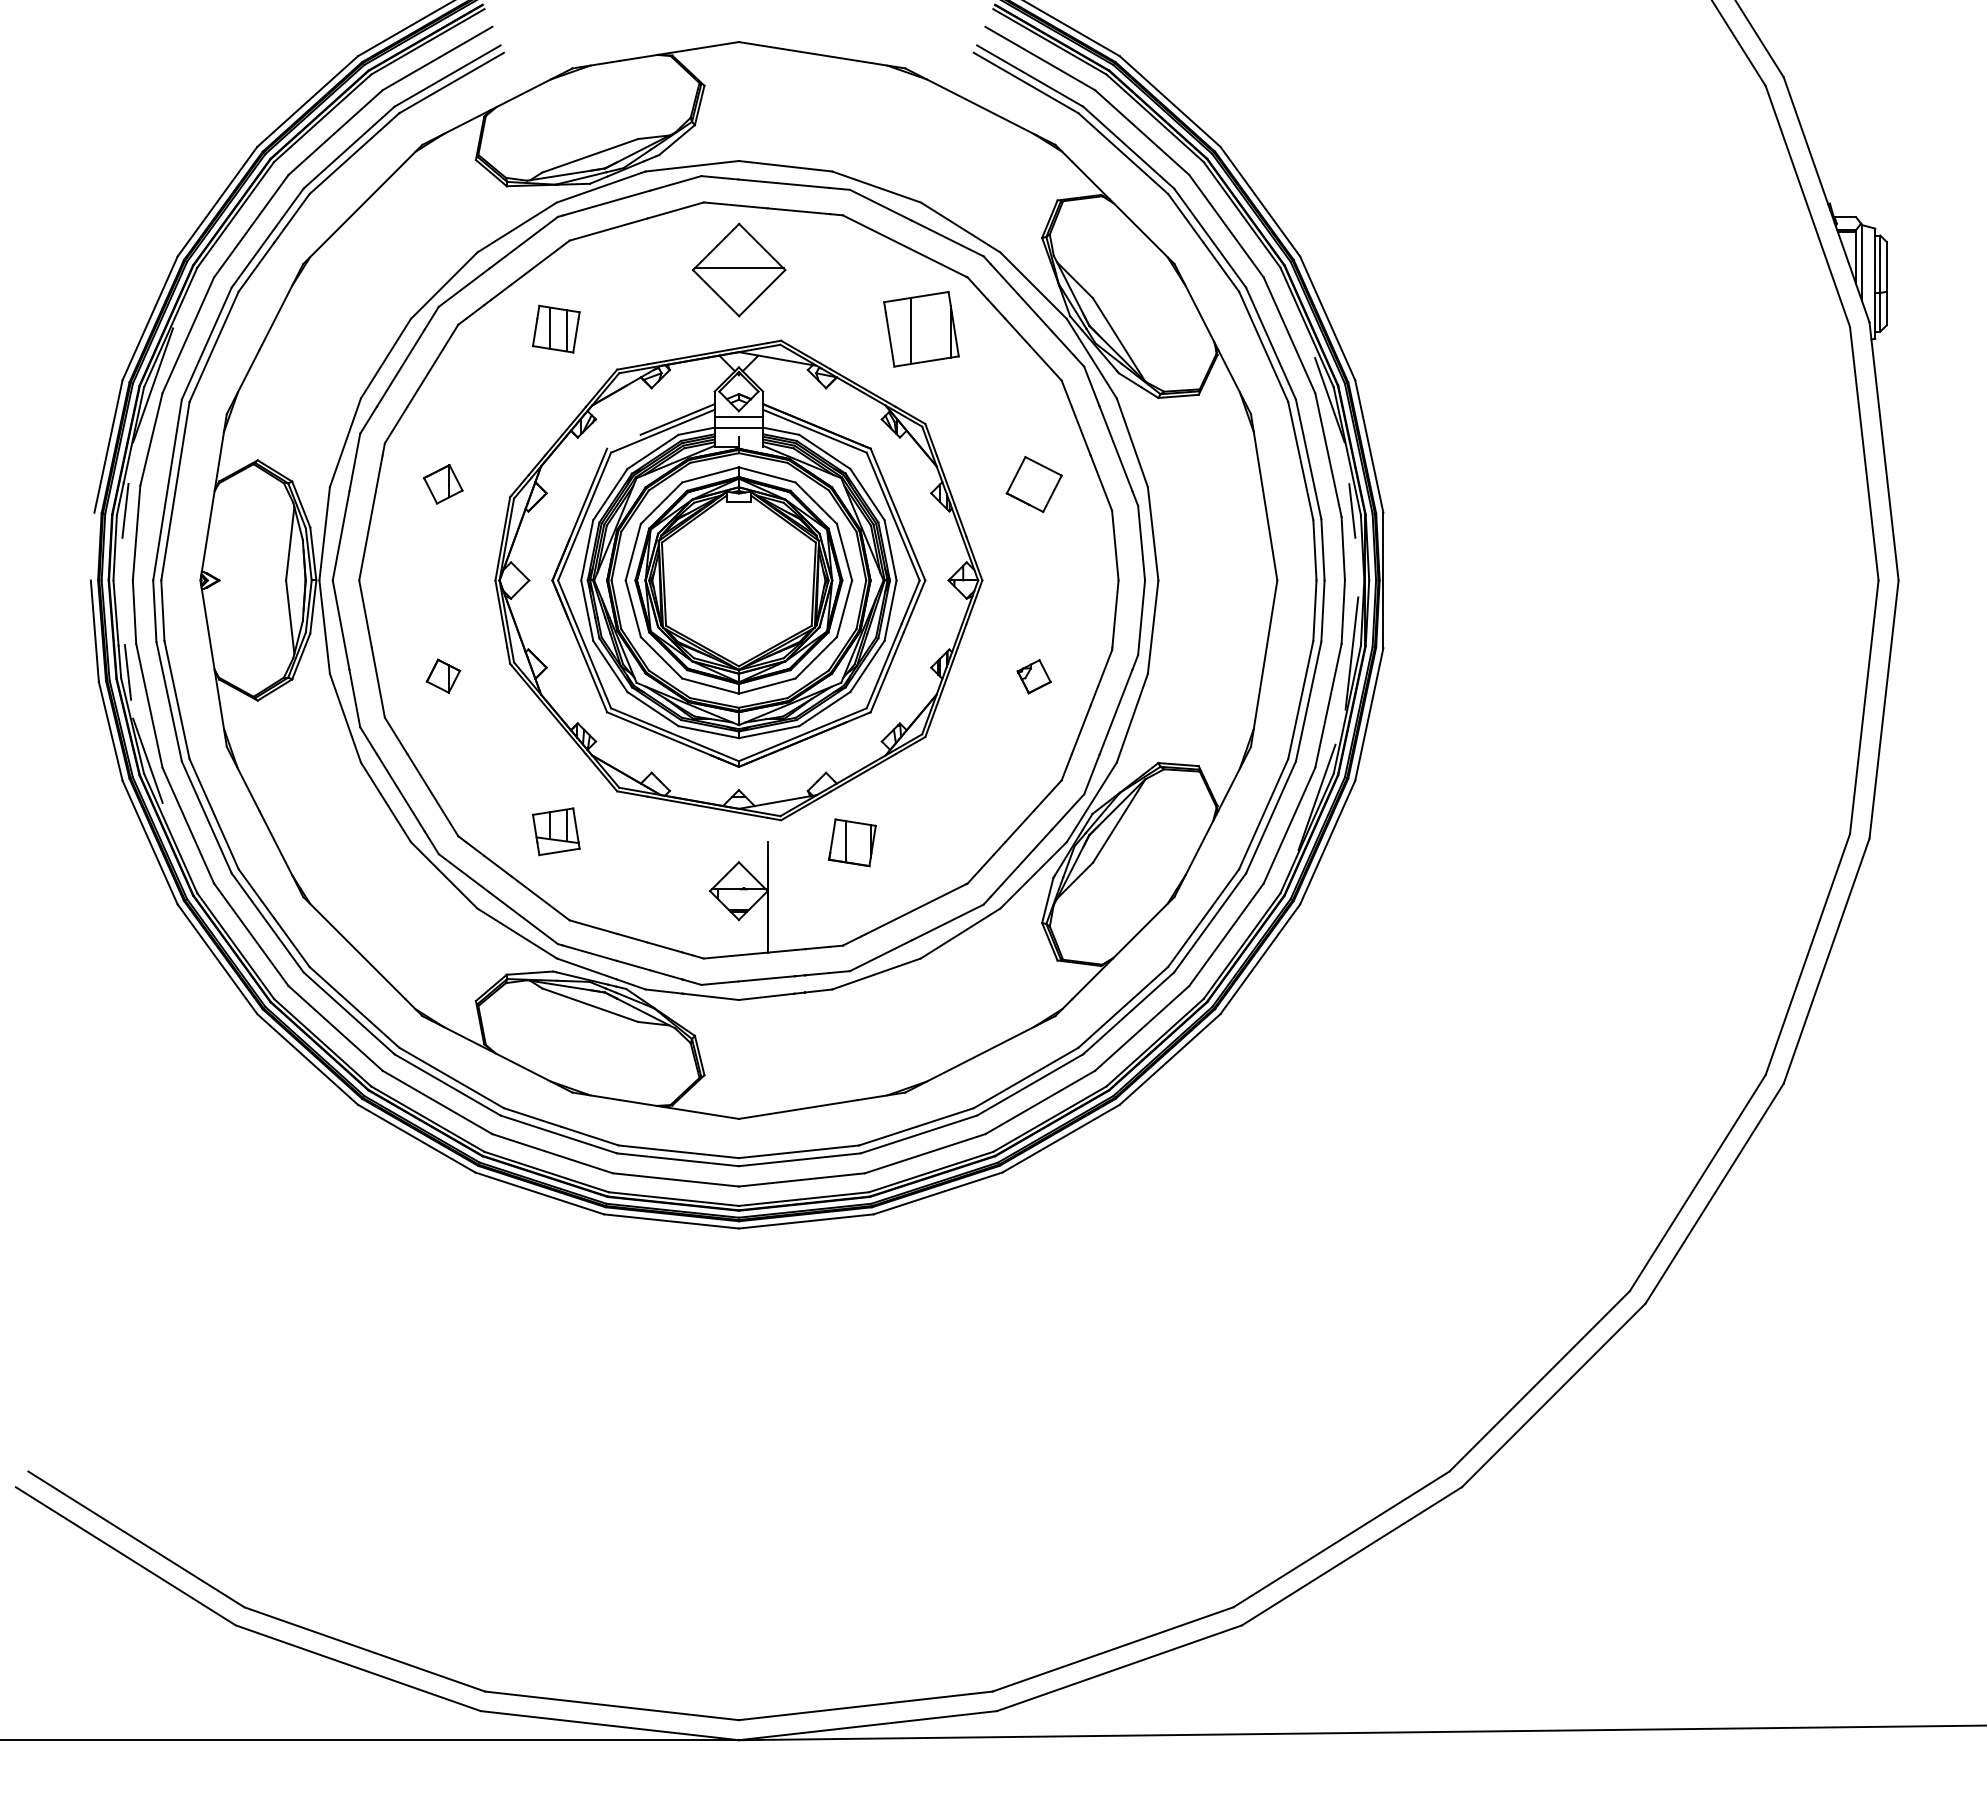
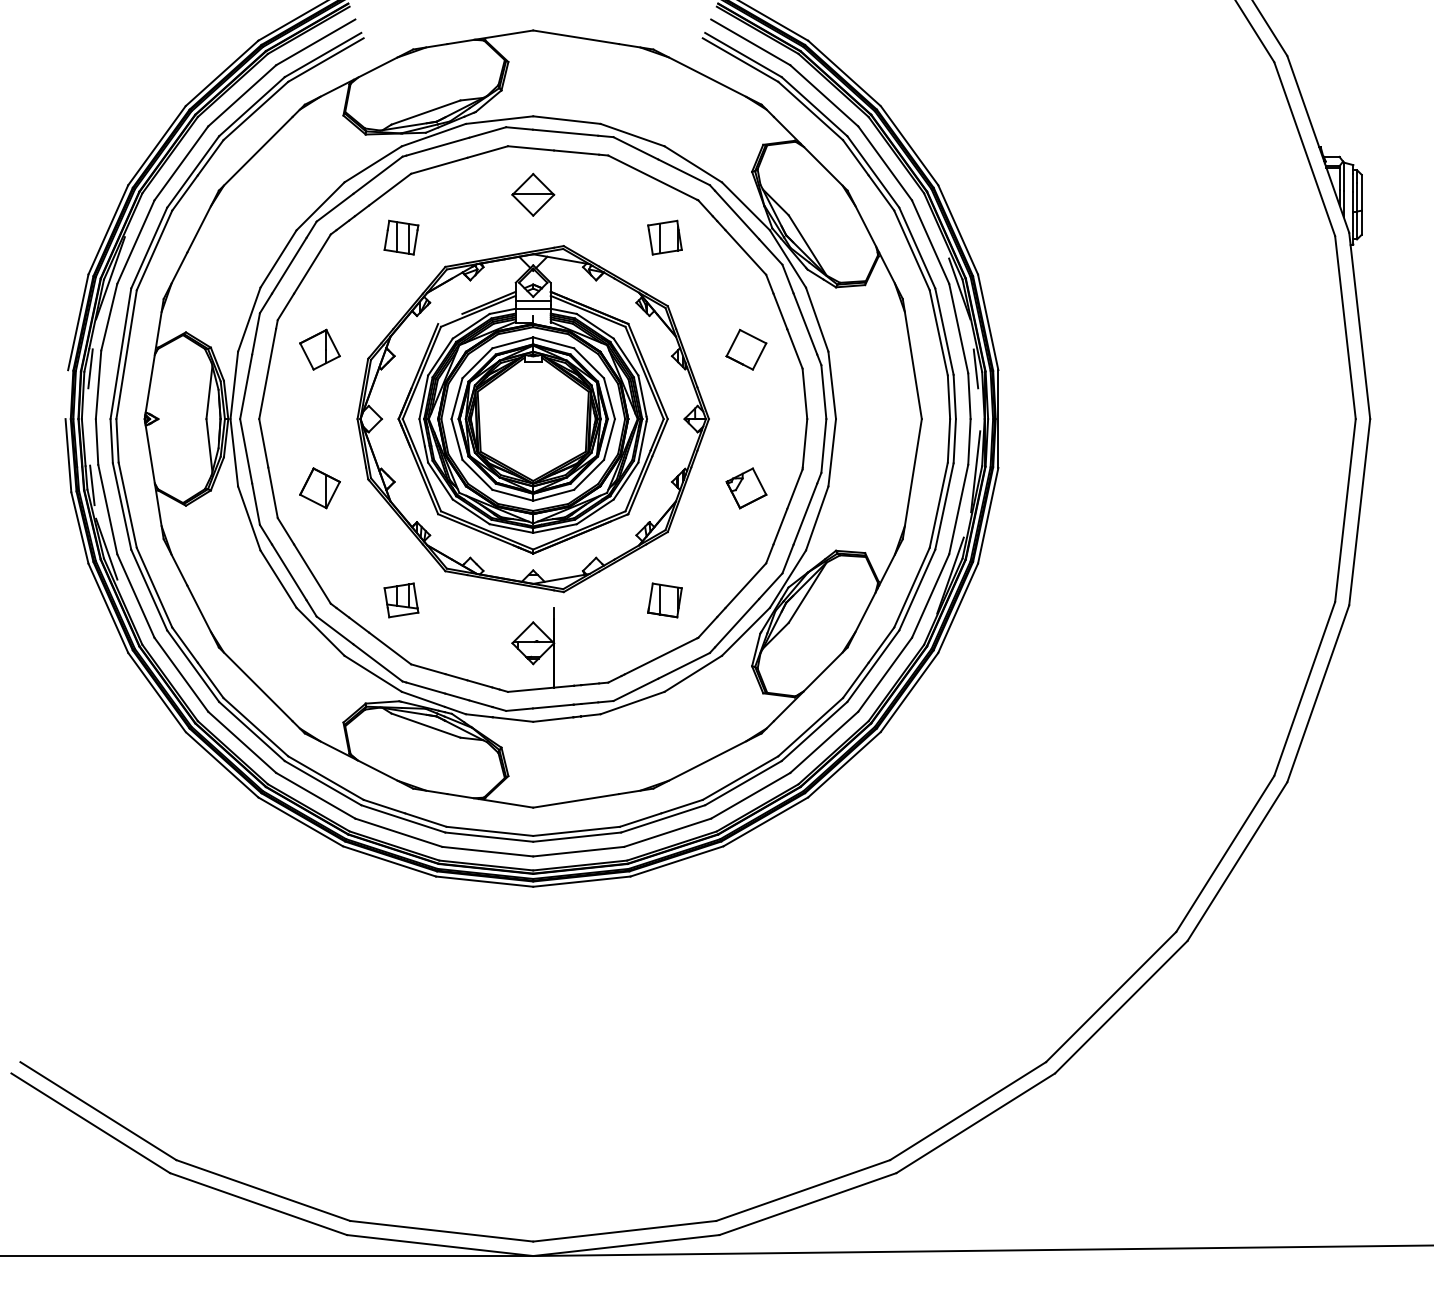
part: (738, 269) -> (532, 194), size x0.62
part: (921, 328) -> (665, 237), size x0.62
part: (442, 483) -> (319, 349), size x1.43
part: (443, 675) -> (320, 487), size x1.67
part: (1033, 676) -> (745, 488), size x1.67
part: (852, 842) -> (665, 600), moved

